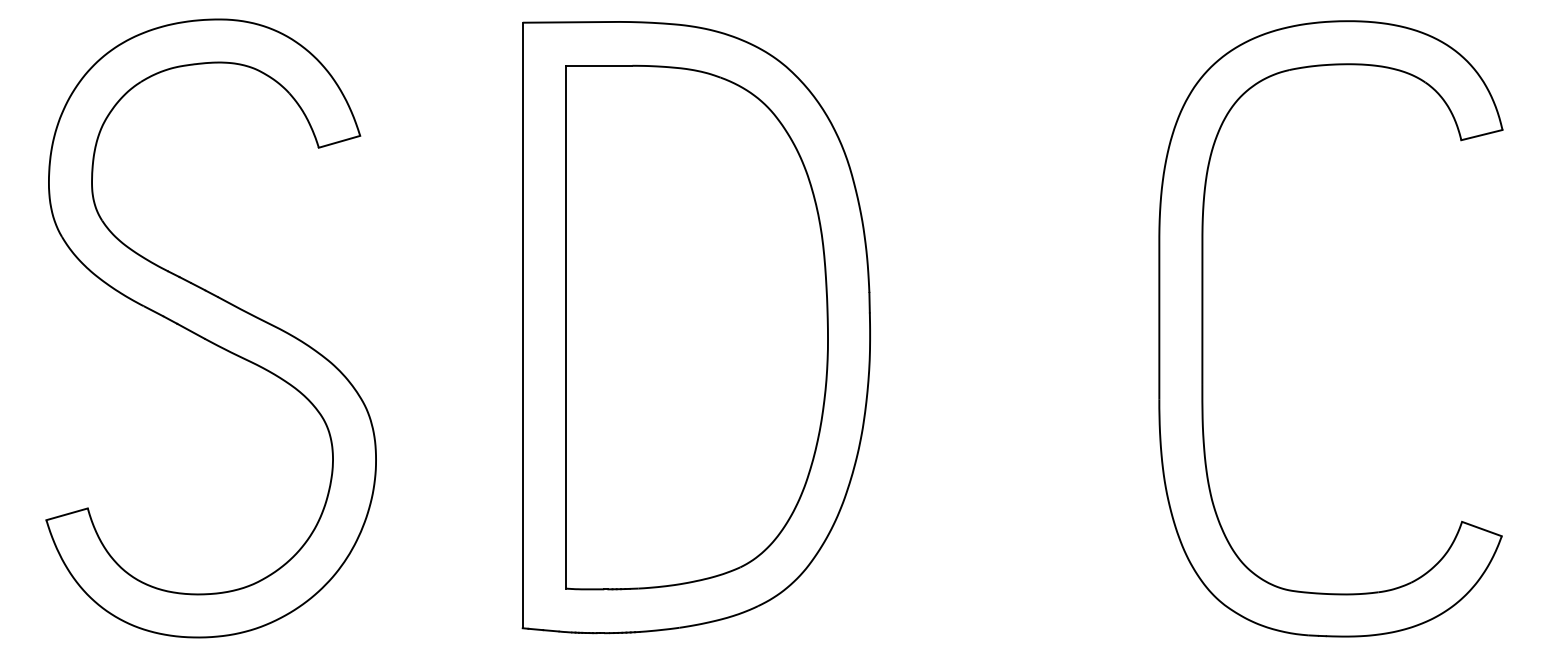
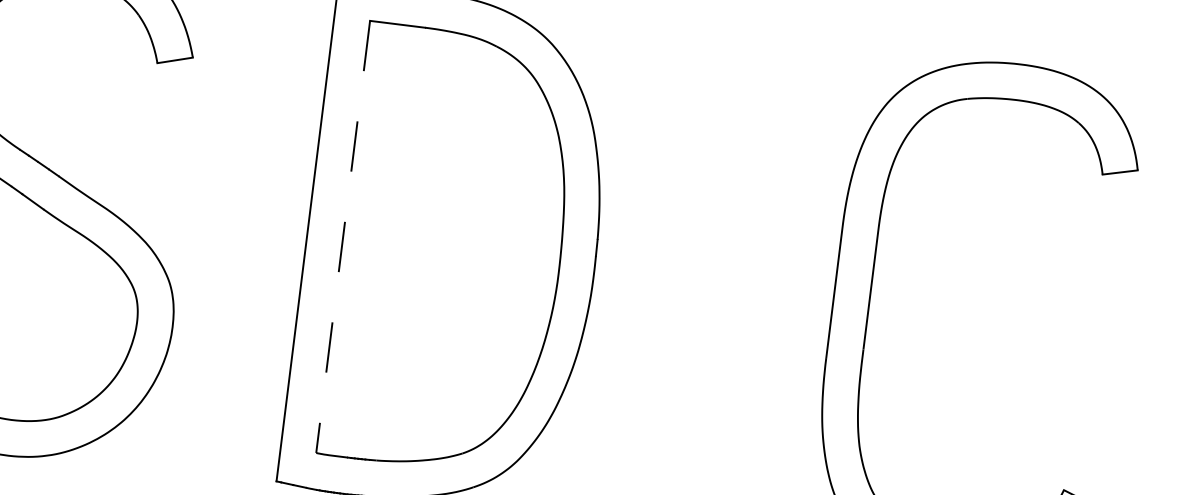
line: (565, 327) -> (342, 237), solid -> dashed

